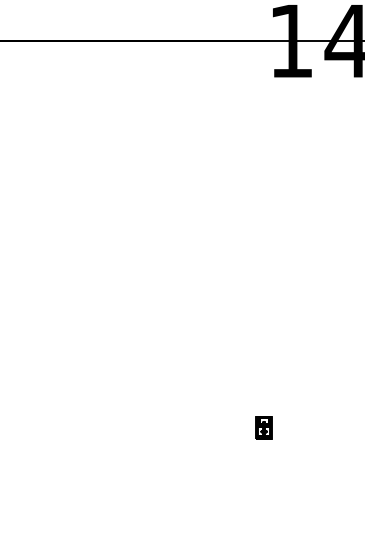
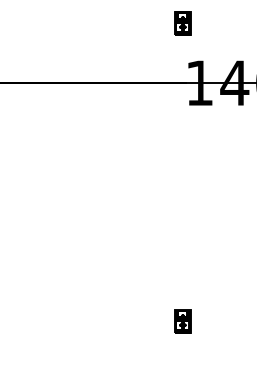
part: (263, 427) -> (182, 321), size x1.67

